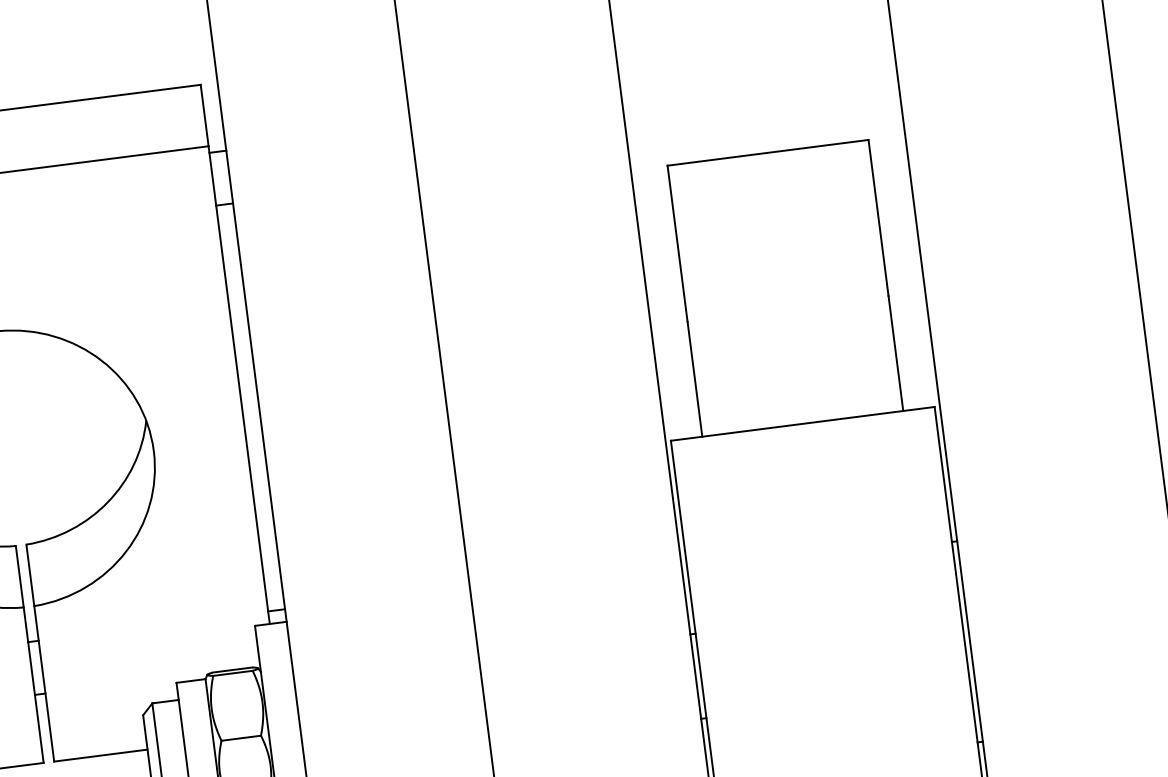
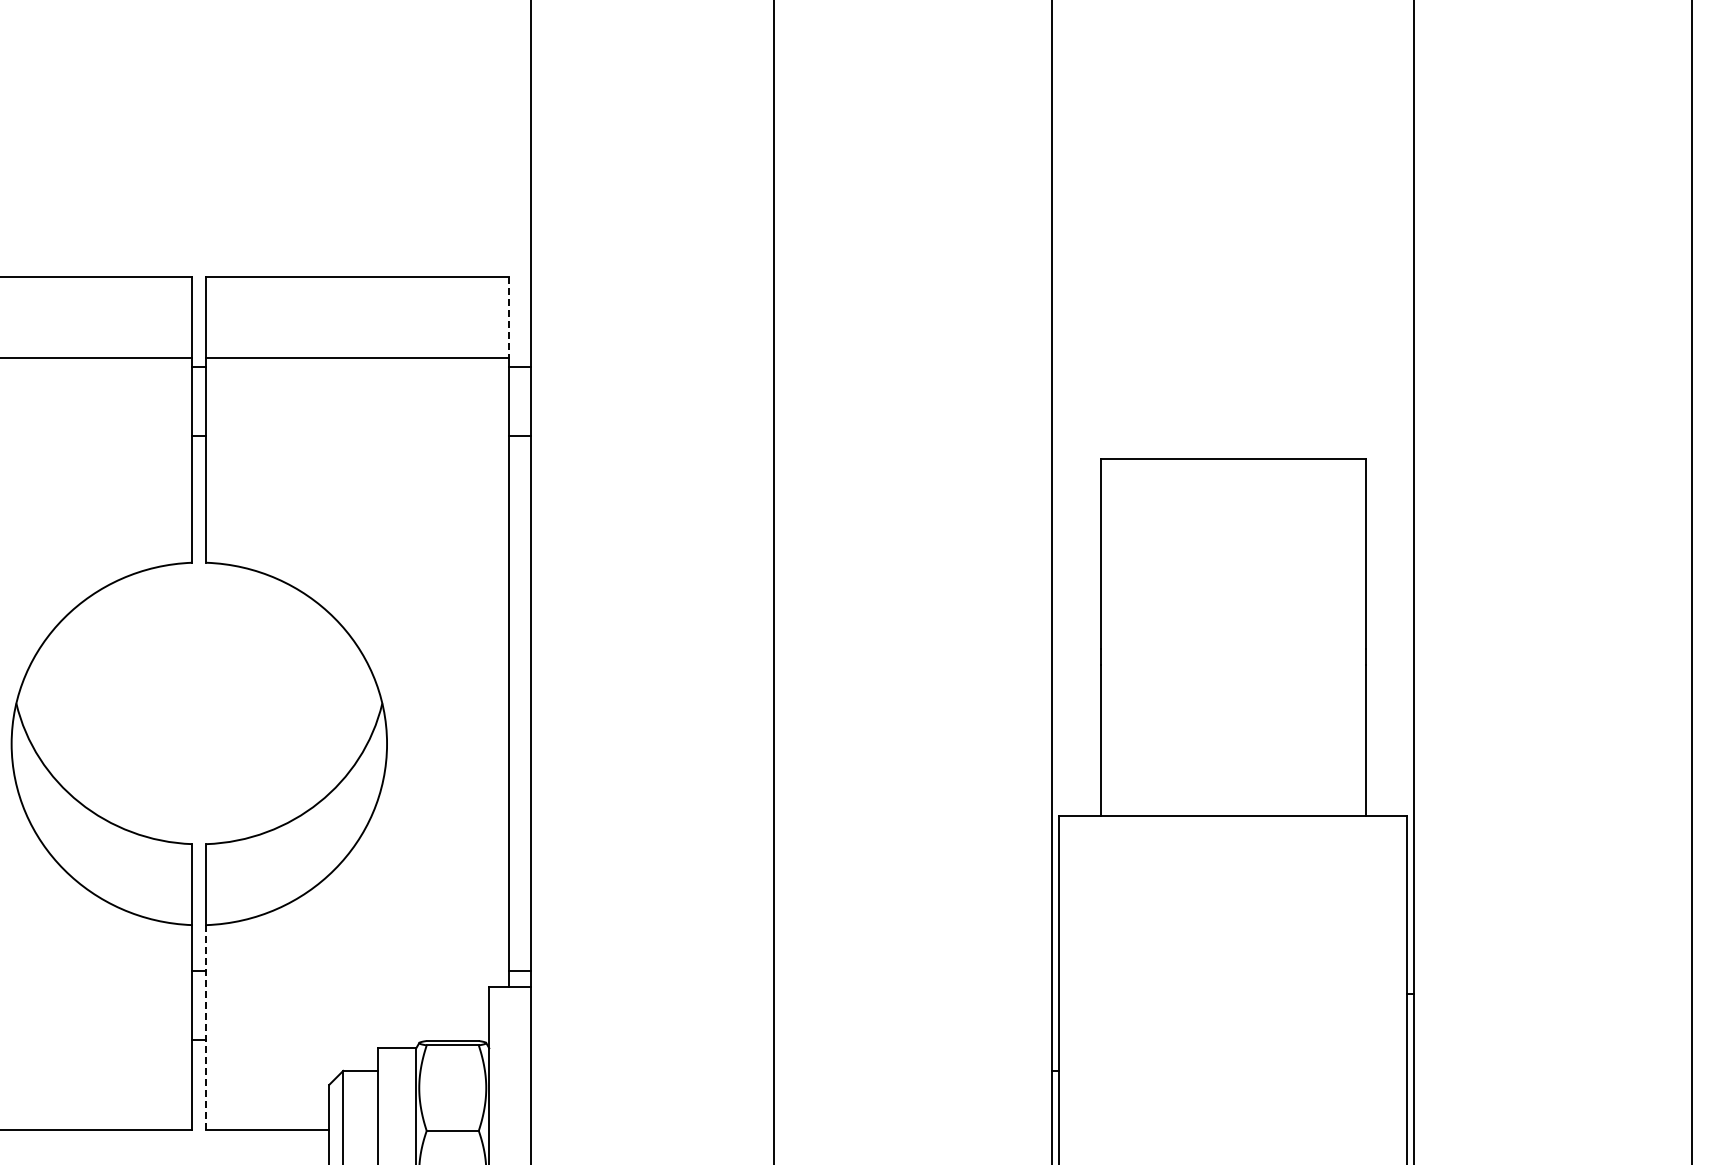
line: (204, 115) -> (508, 317), solid -> dashed
line: (44, 683) -> (206, 1027), solid -> dashed

